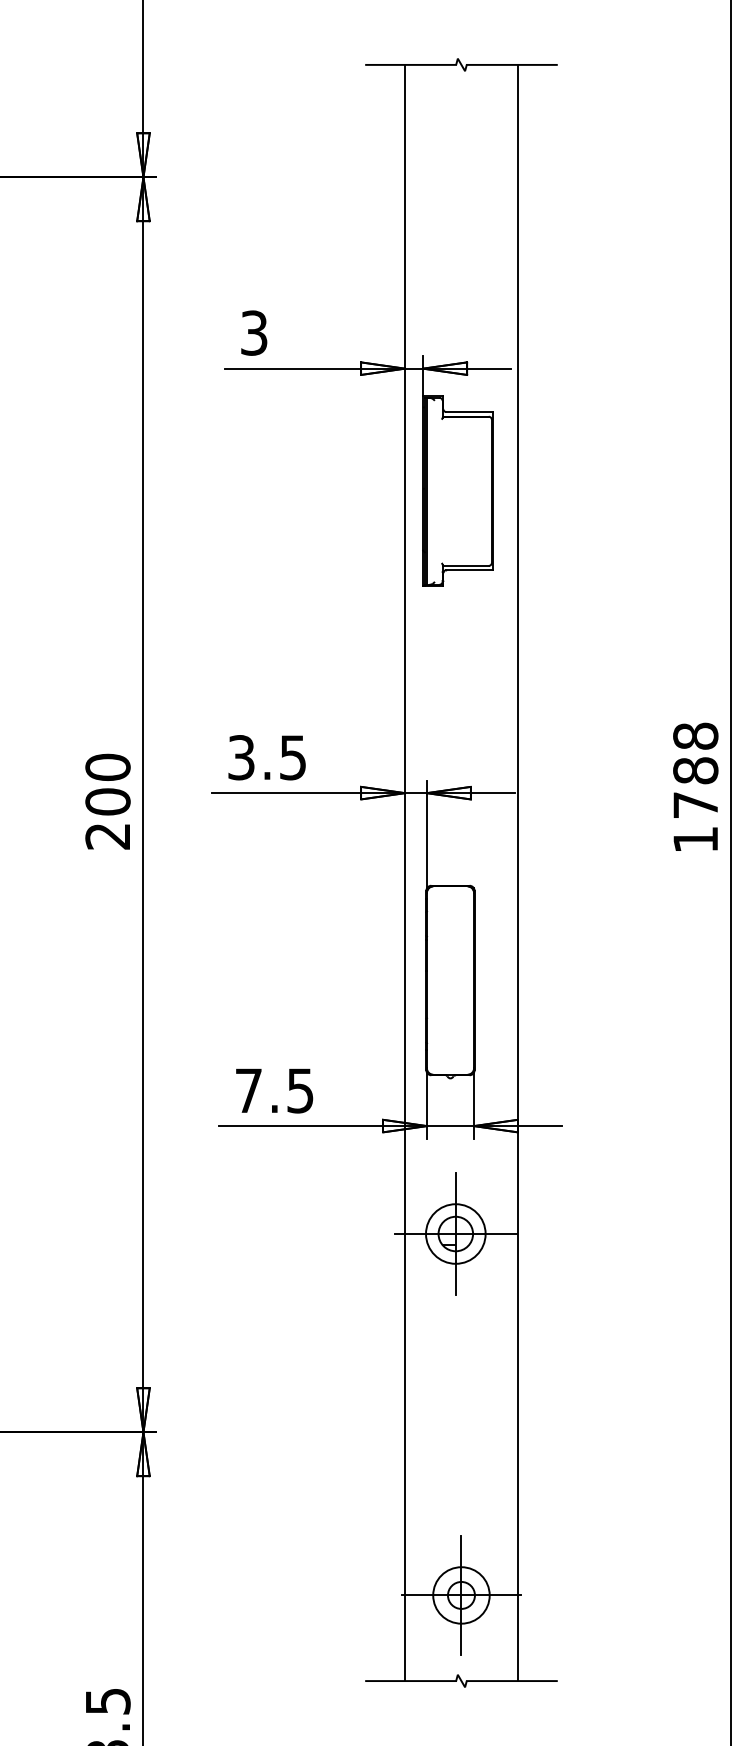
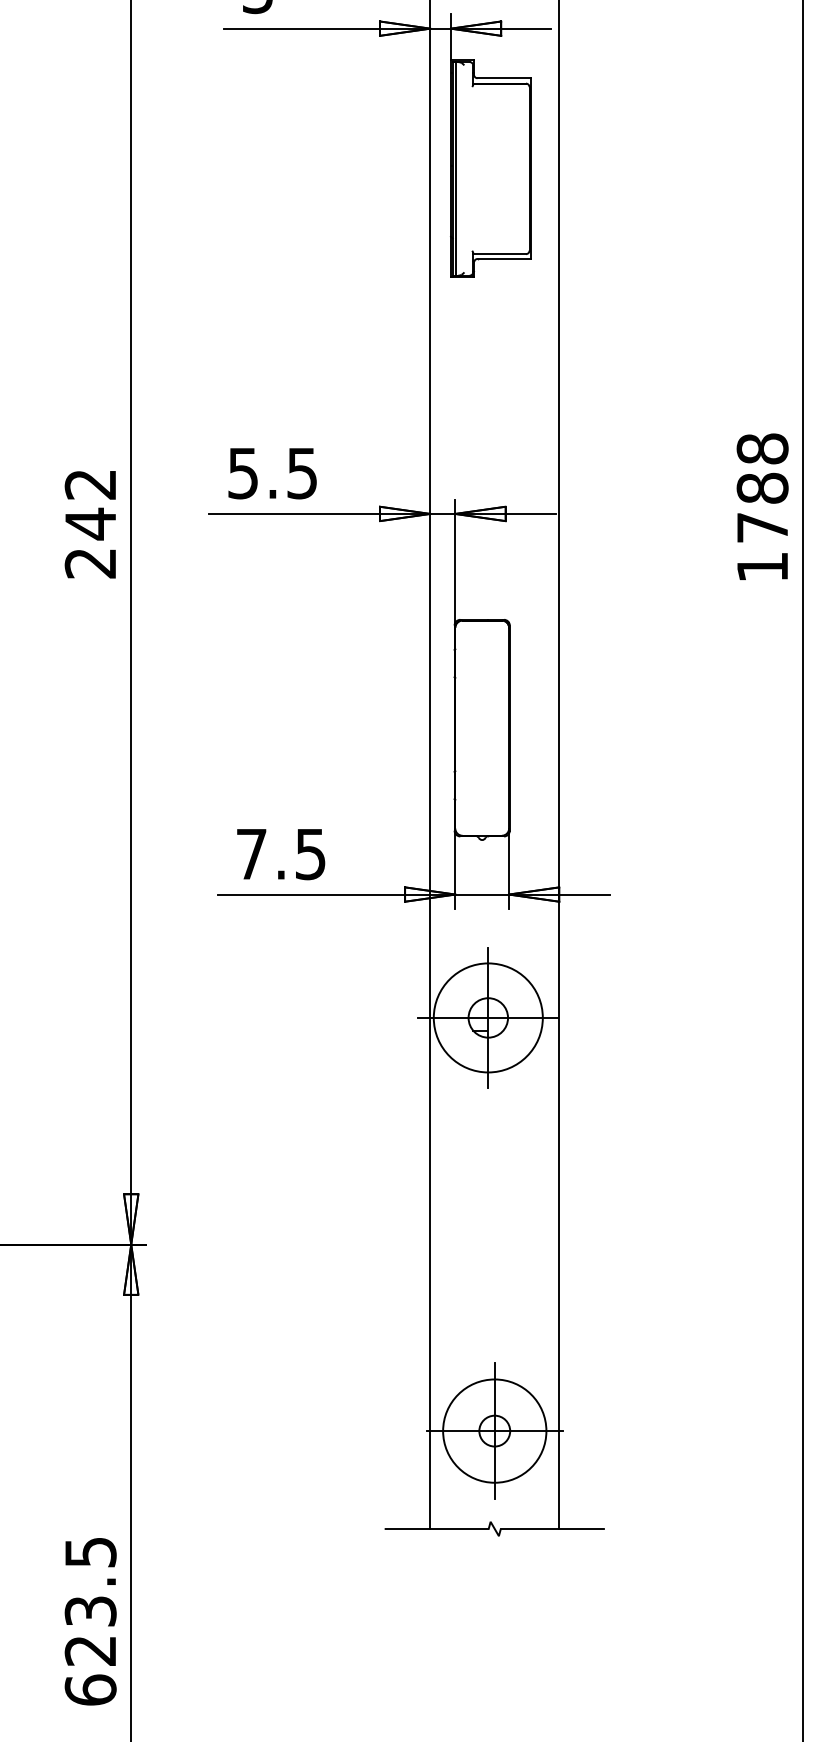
text: (241, 757) -> (243, 473), 3.5 -> 5.5
text: (107, 784) -> (90, 504), 200 -> 242
circle: (455, 1233) -> (487, 1017), size x1.6
circle: (461, 1595) -> (494, 1431), size x1.6

